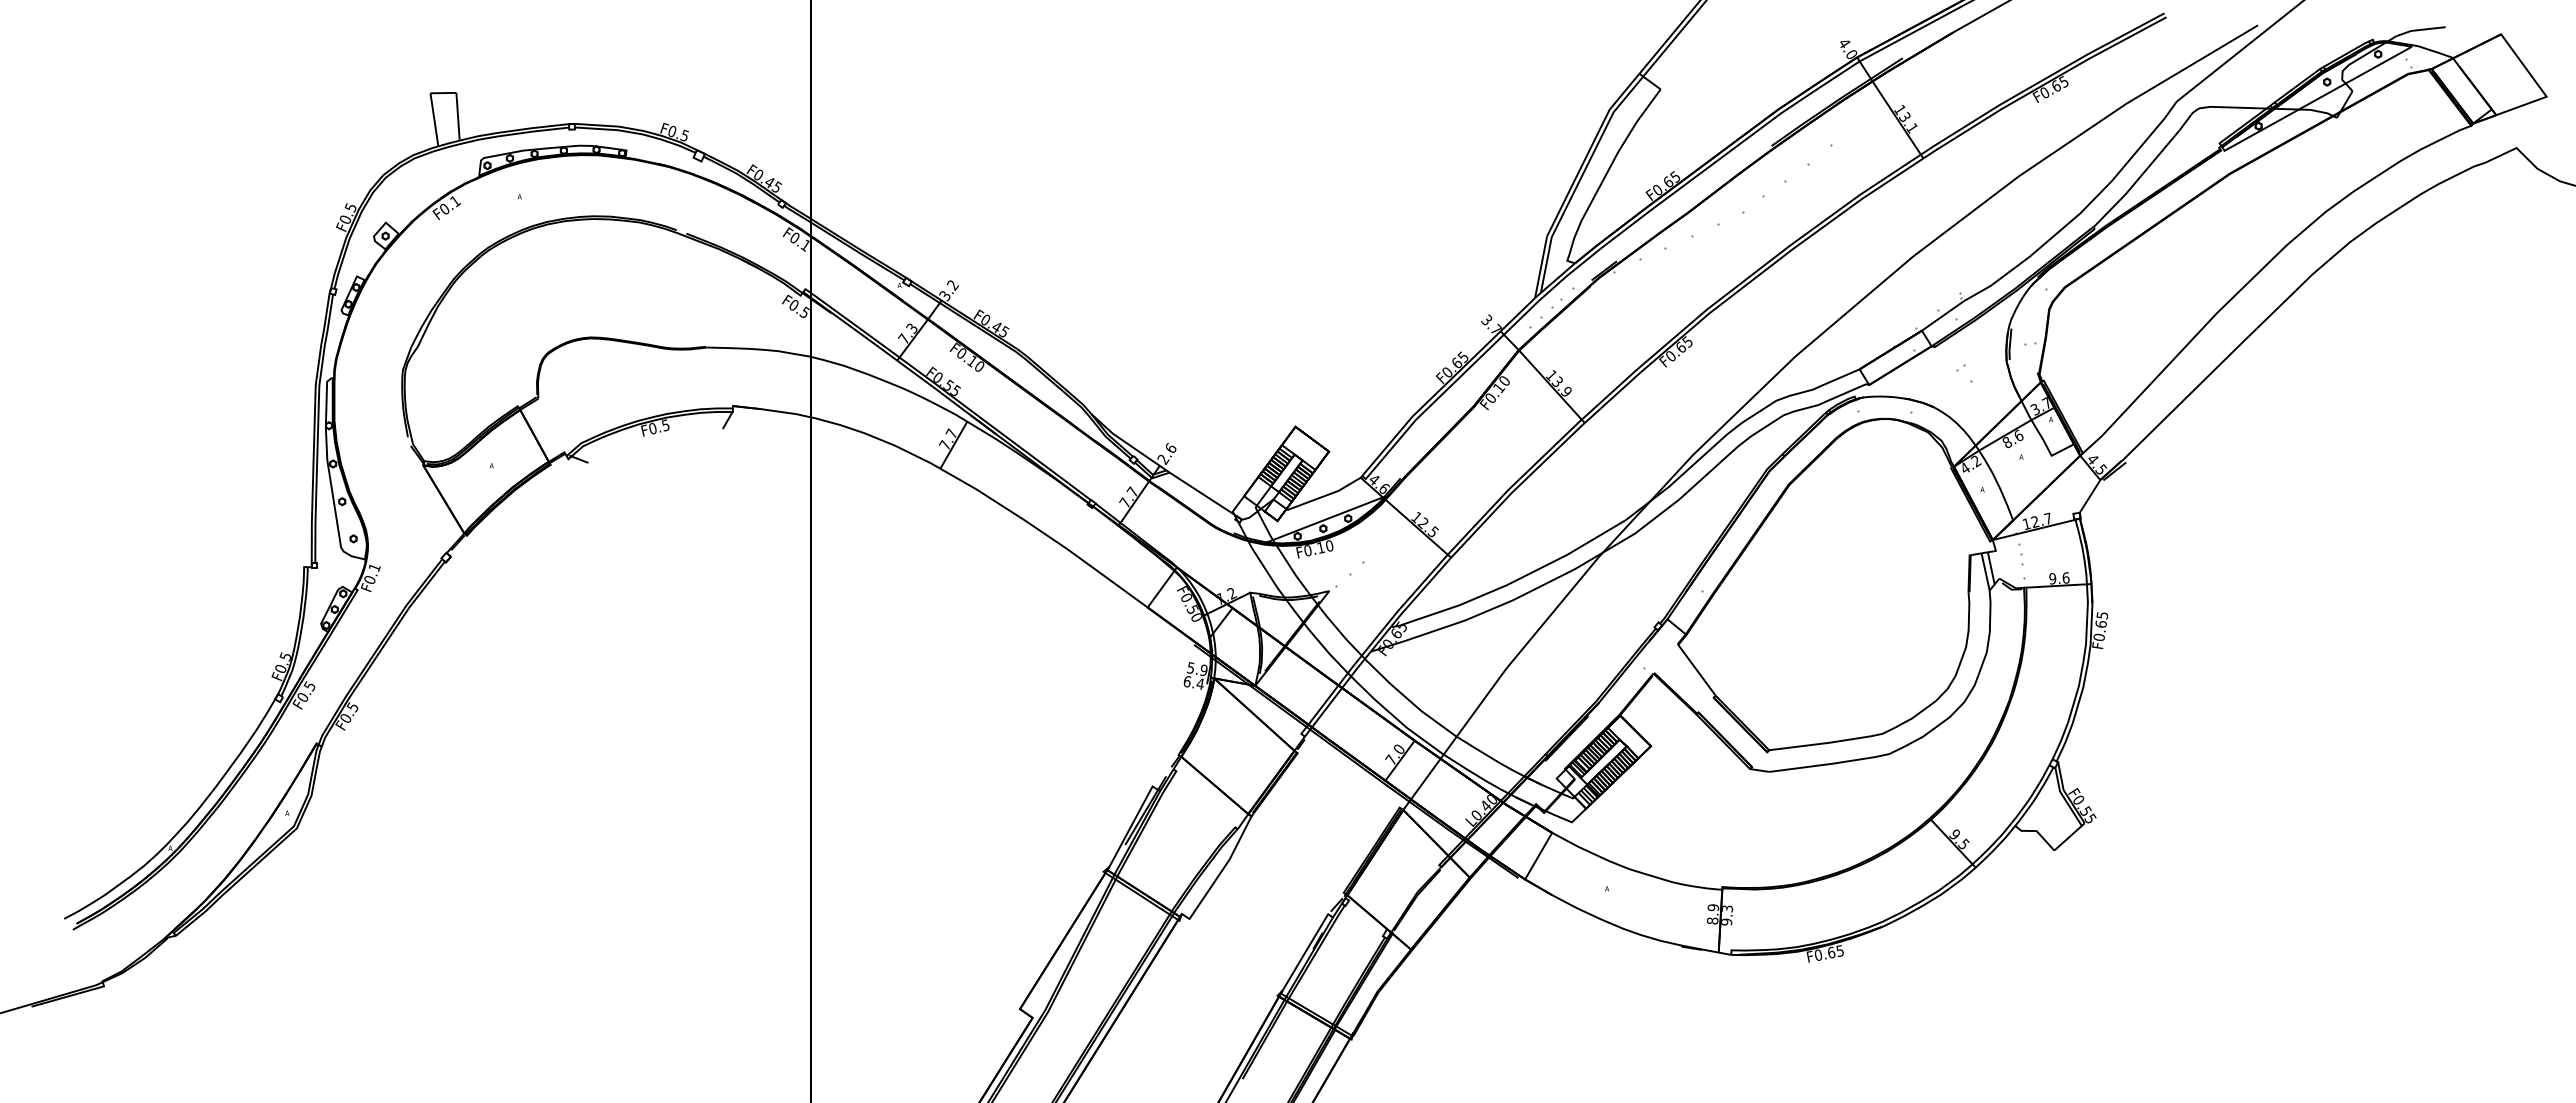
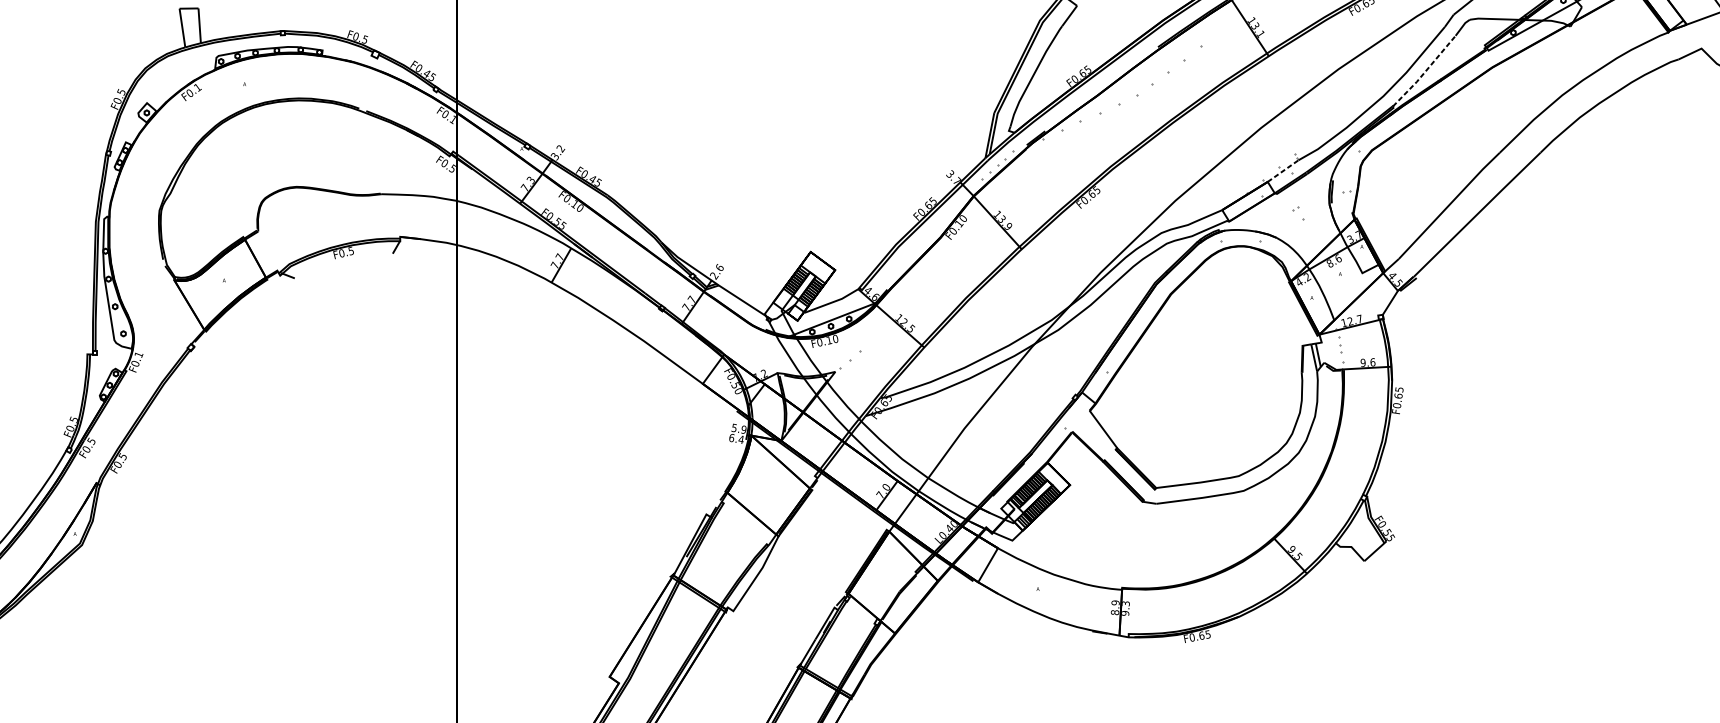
line: (2137, 180) -> (1425, 72), solid -> dashed
line: (1942, 315) -> (1282, 170), solid -> dashed

